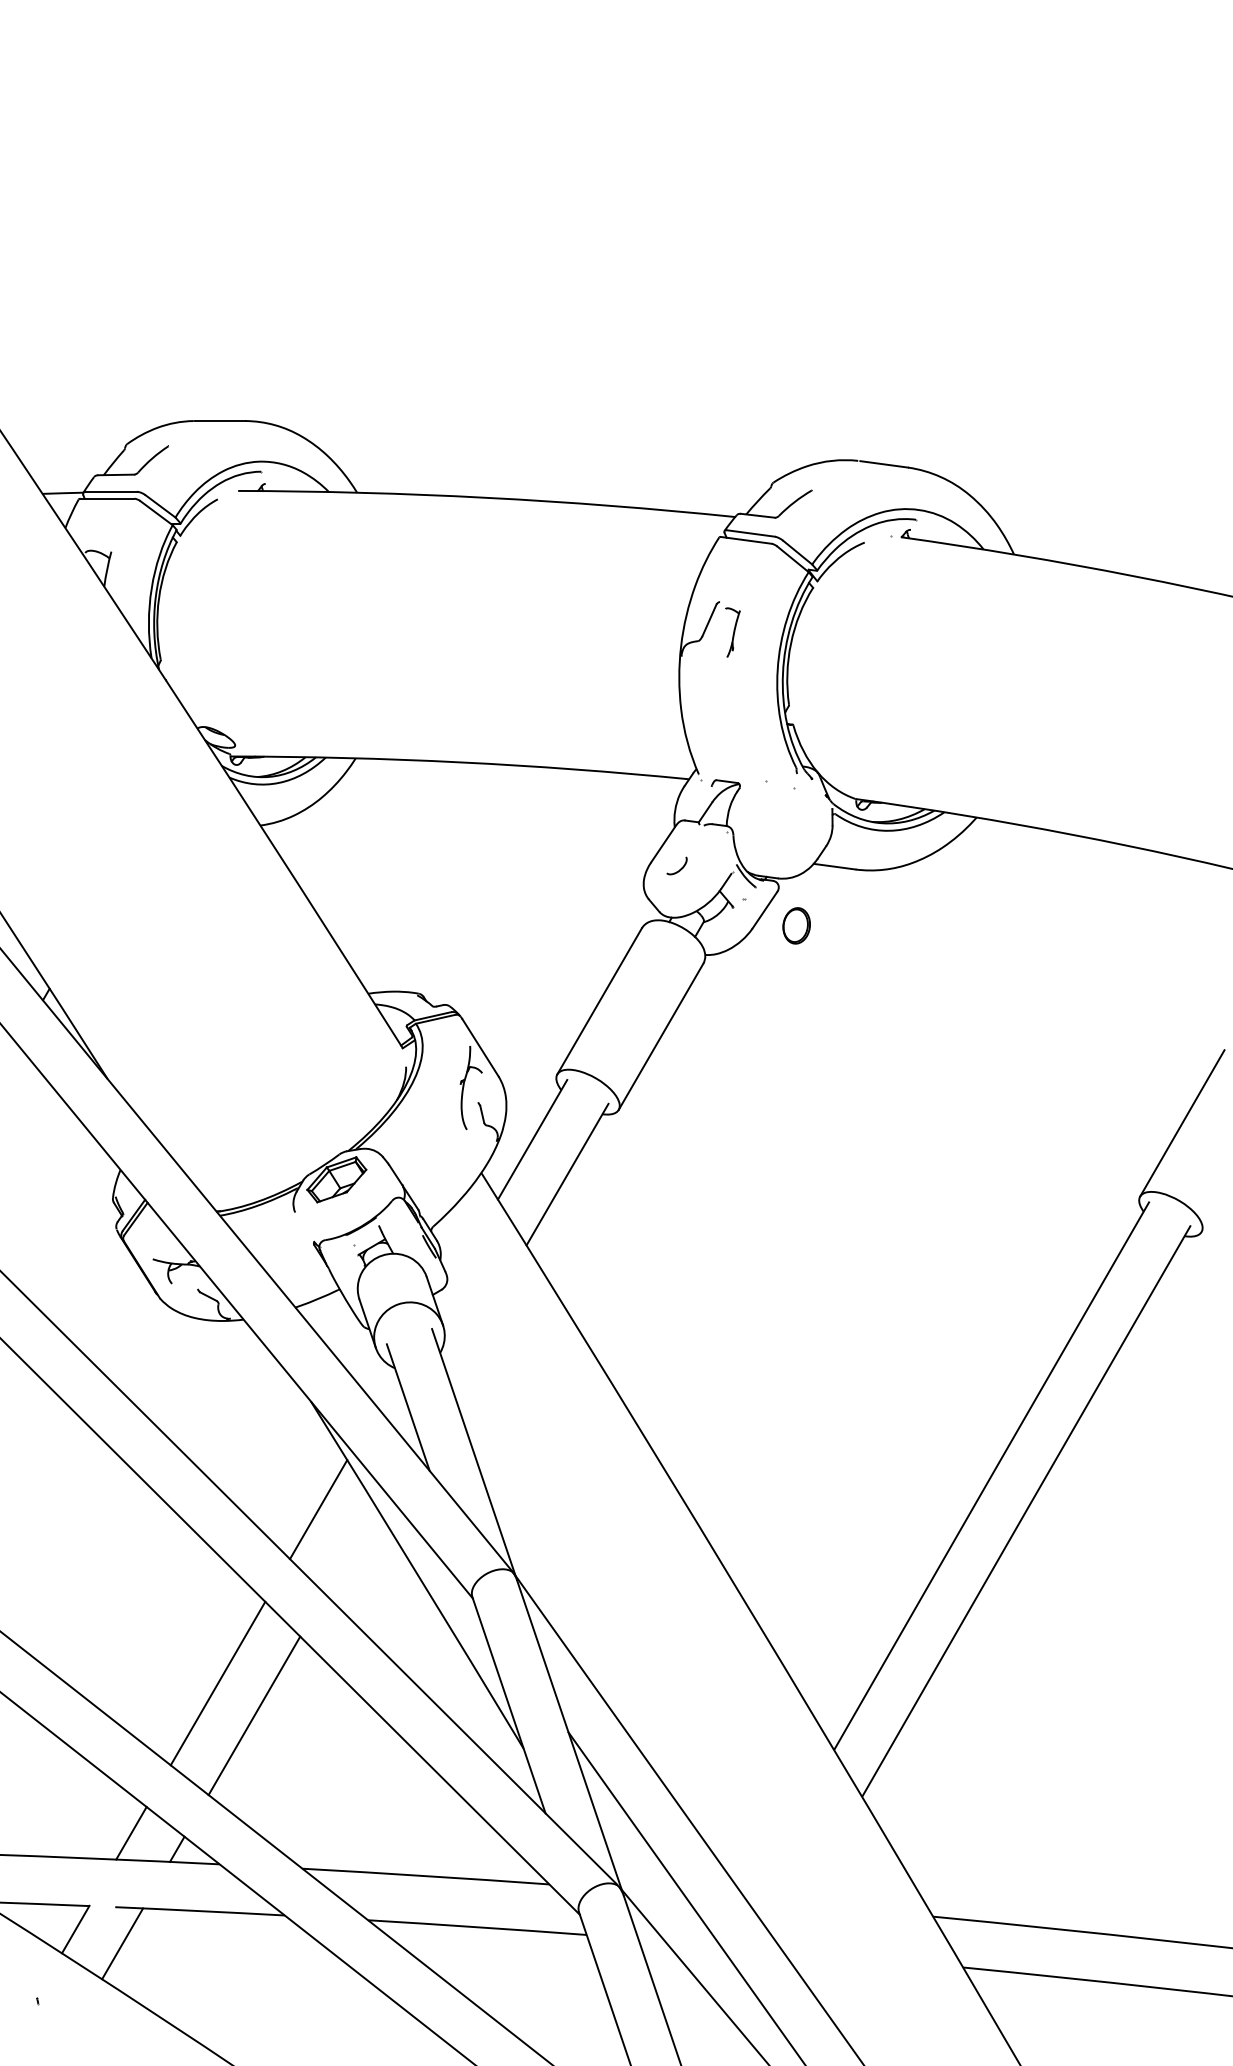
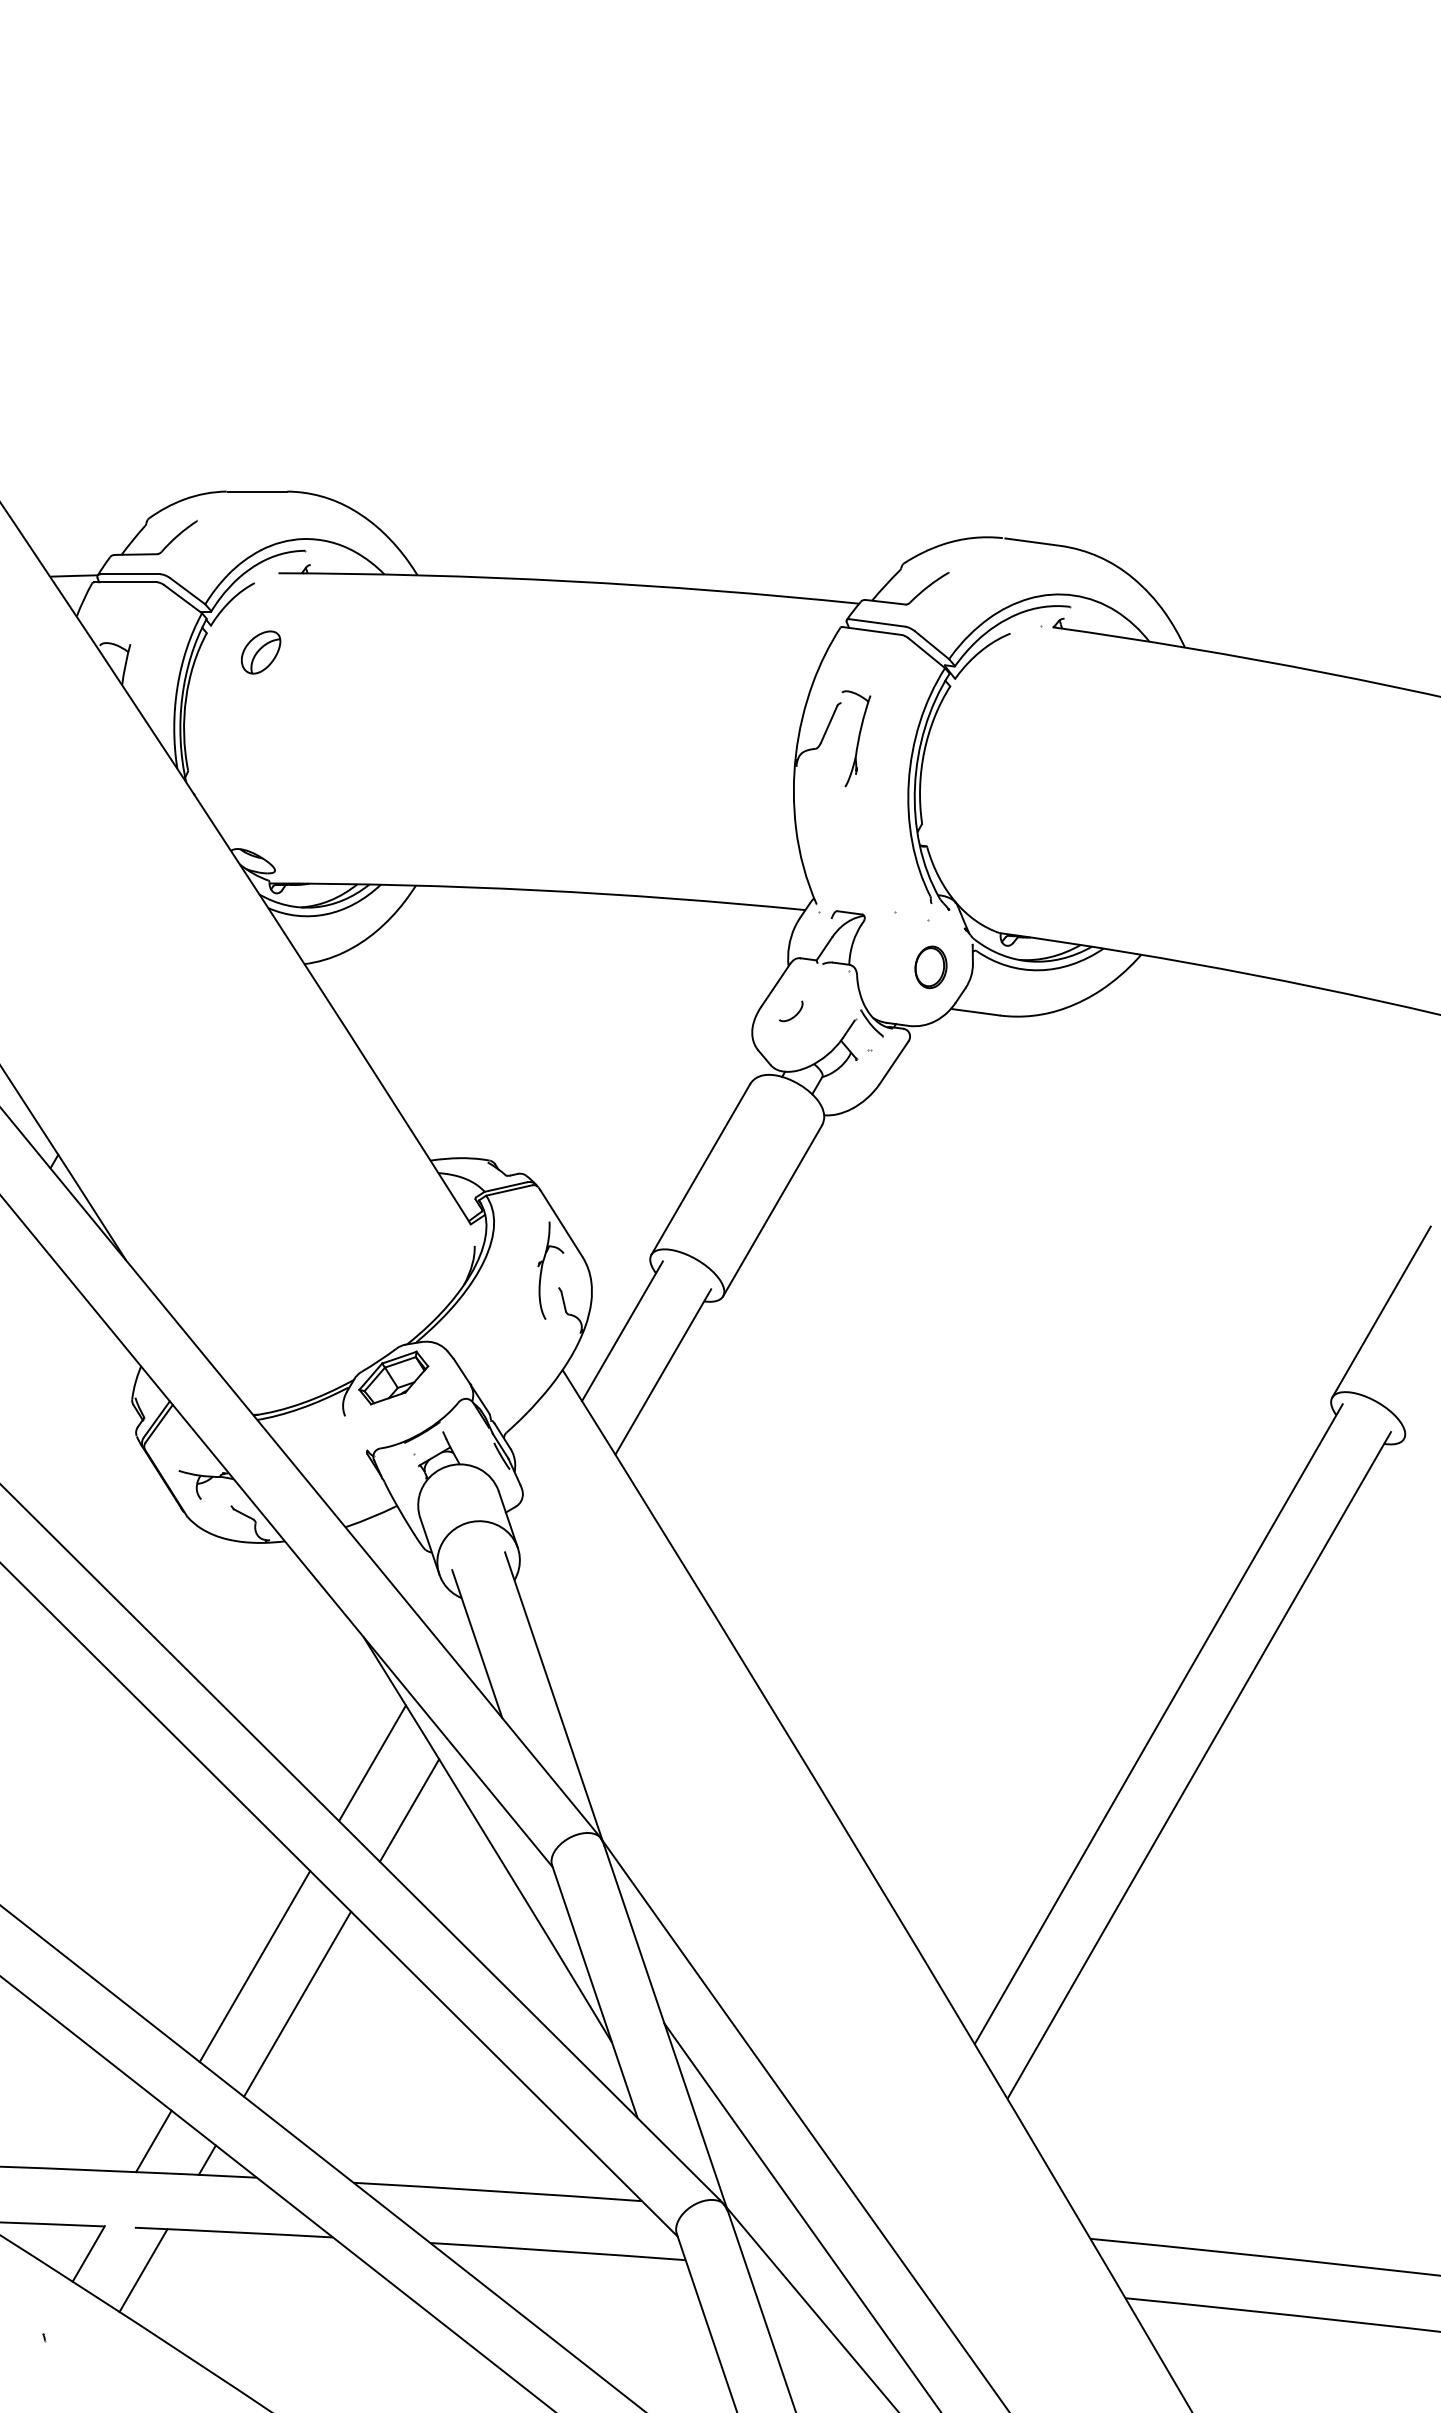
part: (222, 558) -> (260, 652), added
part: (732, 632) -> (856, 738), size x1.67
part: (796, 926) -> (930, 967), moved
line: (350, 1550) -> (409, 1810), added

